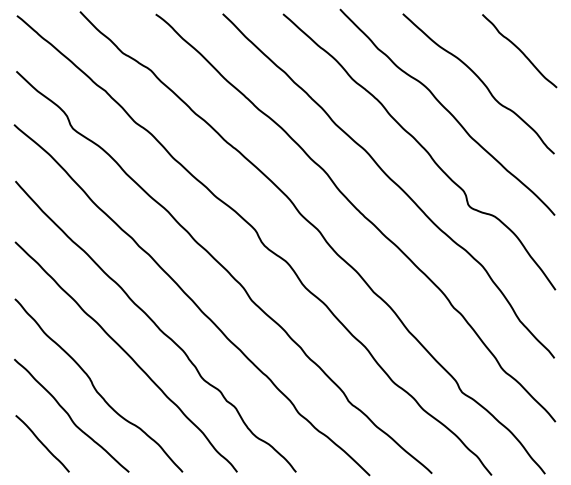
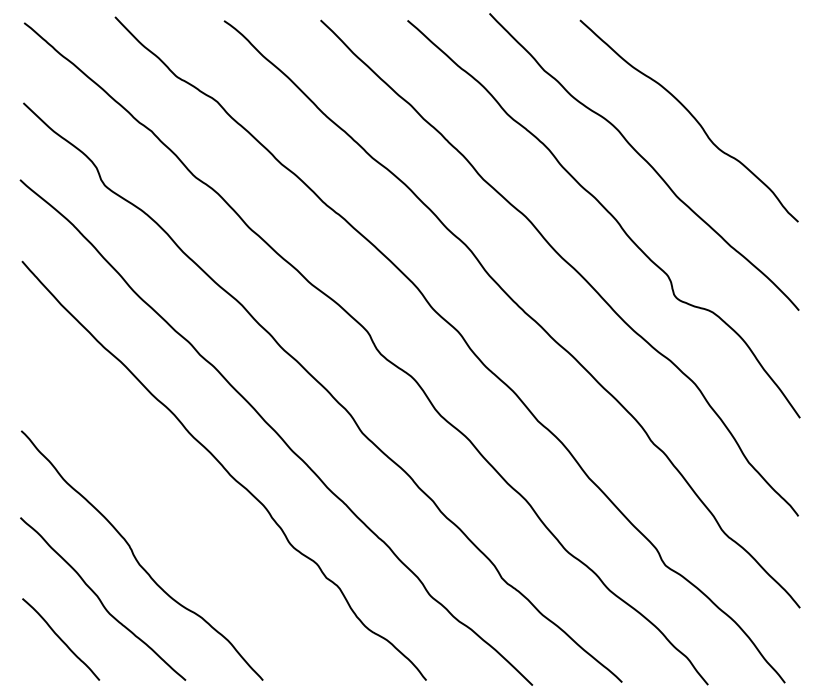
curve: (519, 50) -> (748, 72), removed
curve: (126, 354) -> (181, 510), removed

